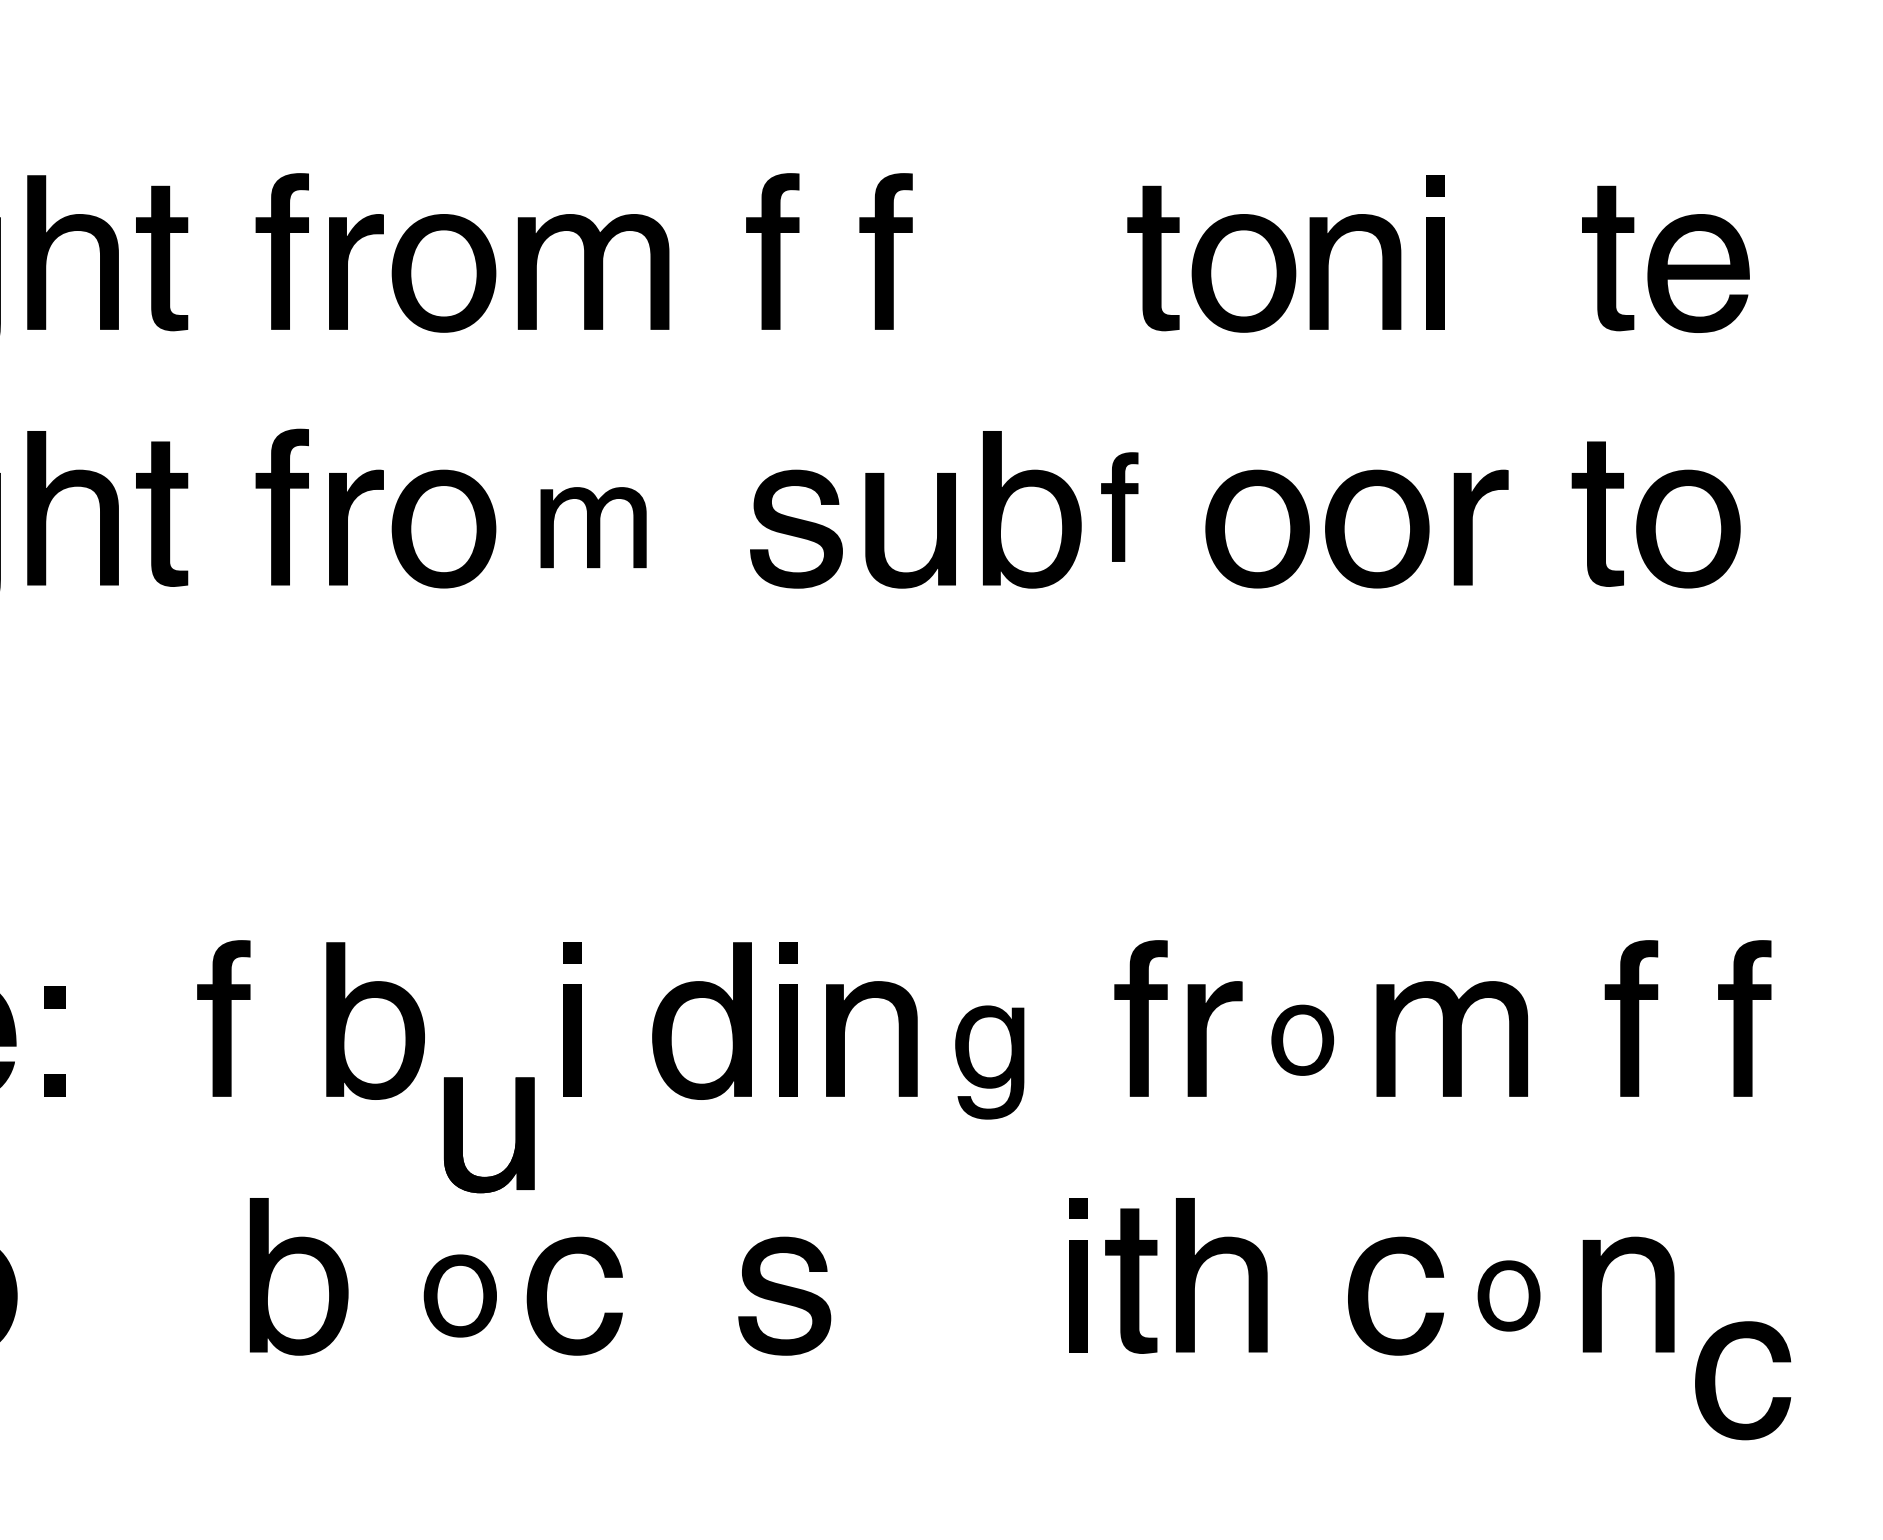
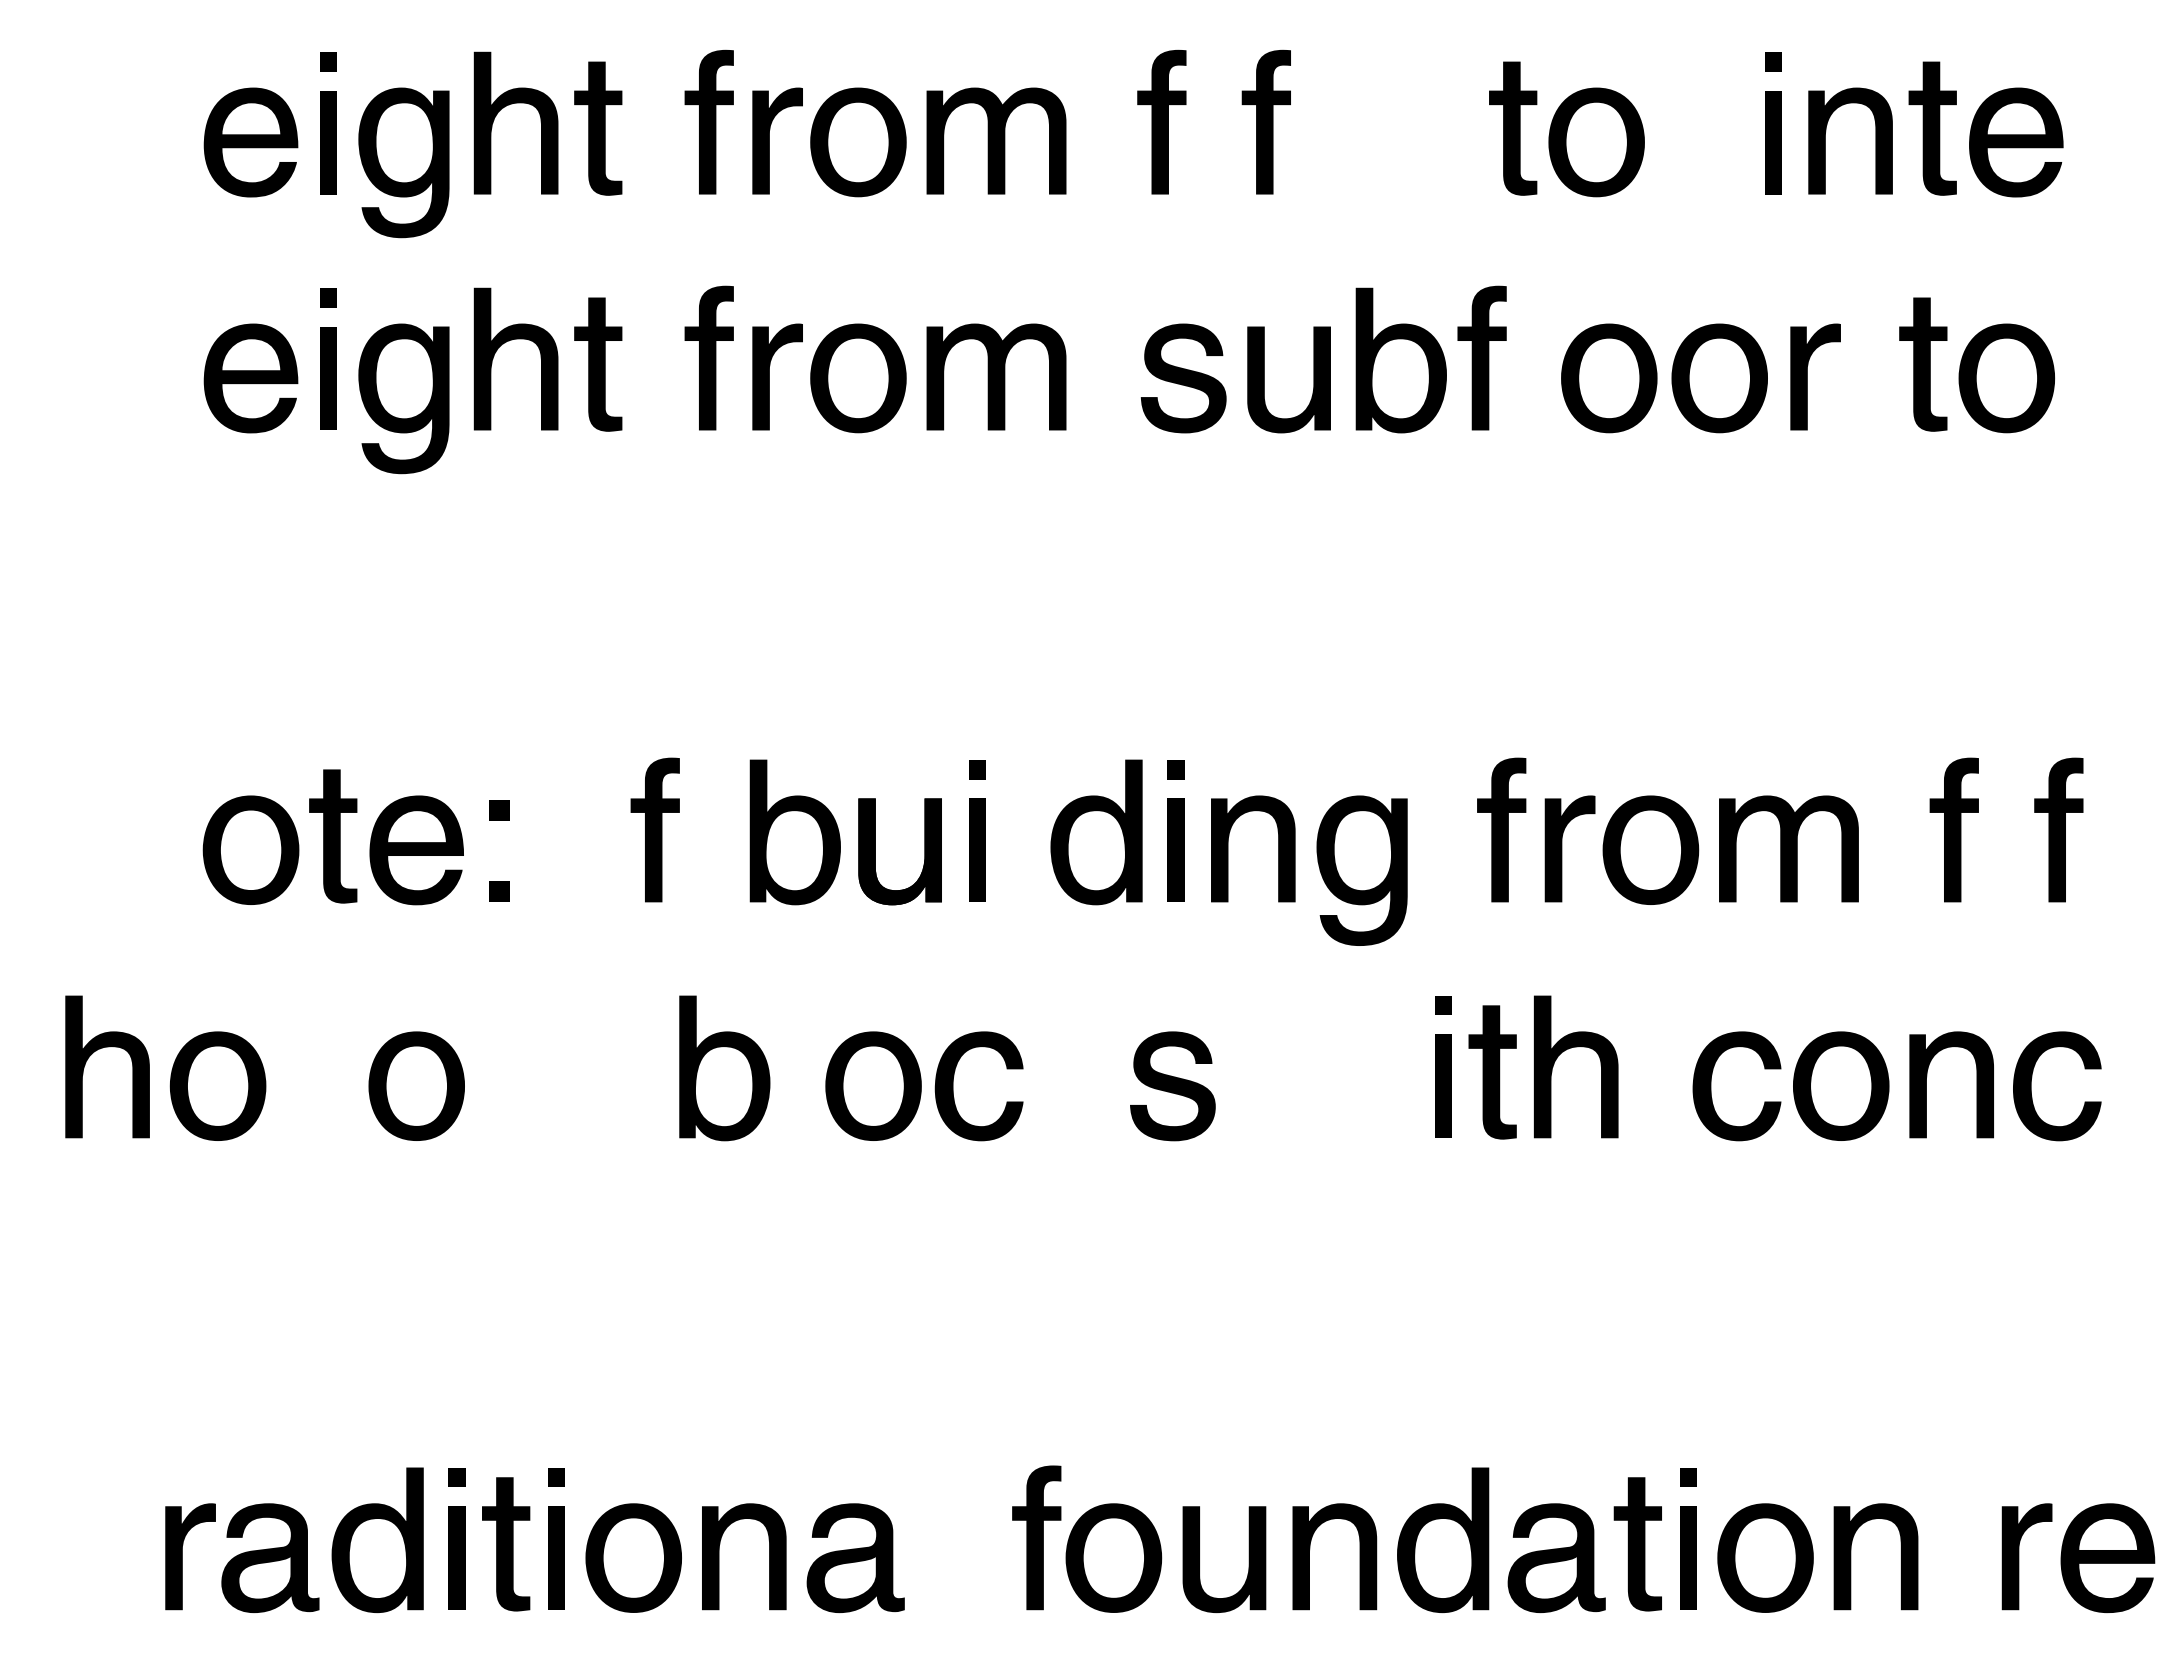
part: (1328, 271) -> (1825, 140), moved
part: (1119, 506) -> (1481, 357), size x1.43
part: (593, 527) -> (996, 376), size x1.43
part: (1302, 1039) -> (1650, 849), size x1.67
part: (989, 1062) -> (1361, 870), size x1.43
part: (462, 1134) -> (875, 851), moved
part: (460, 1295) -> (873, 1085), size x1.43
part: (1509, 1295) -> (1841, 1085), size x1.67
part: (1715, 1380) -> (2031, 1086), moved

